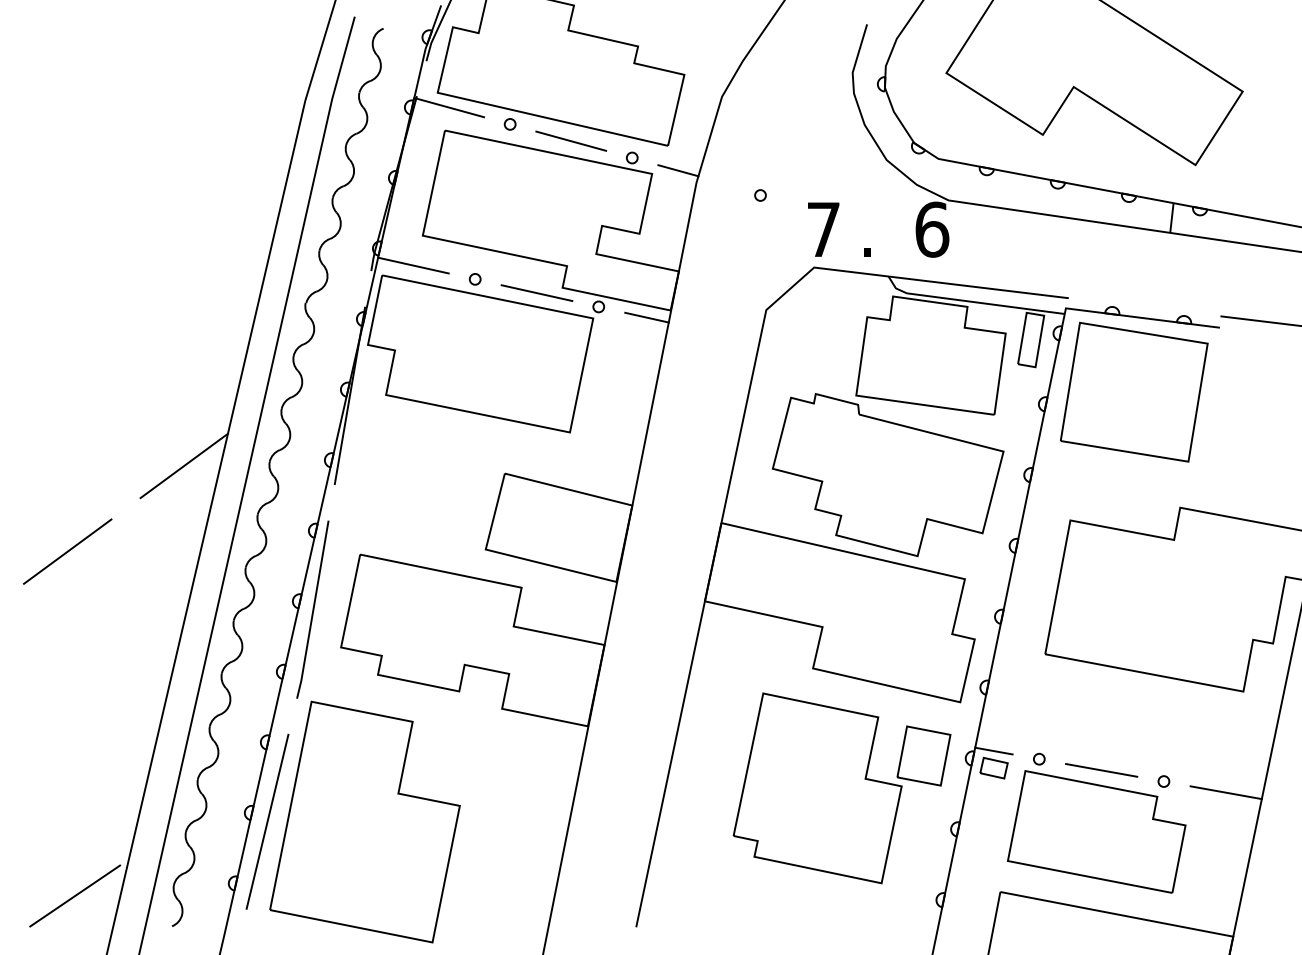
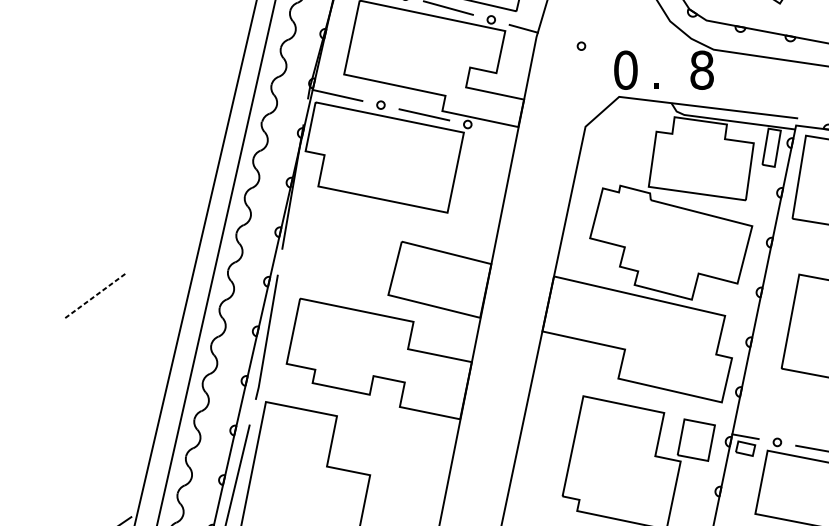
text: (823, 229) -> (625, 70), 7 -> 0
text: (932, 229) -> (702, 70), 6 -> 8
line: (646, 317) -> (501, 131), removed
line: (183, 465) -> (175, 235), removed
line: (67, 551) -> (94, 296), solid -> dashed

